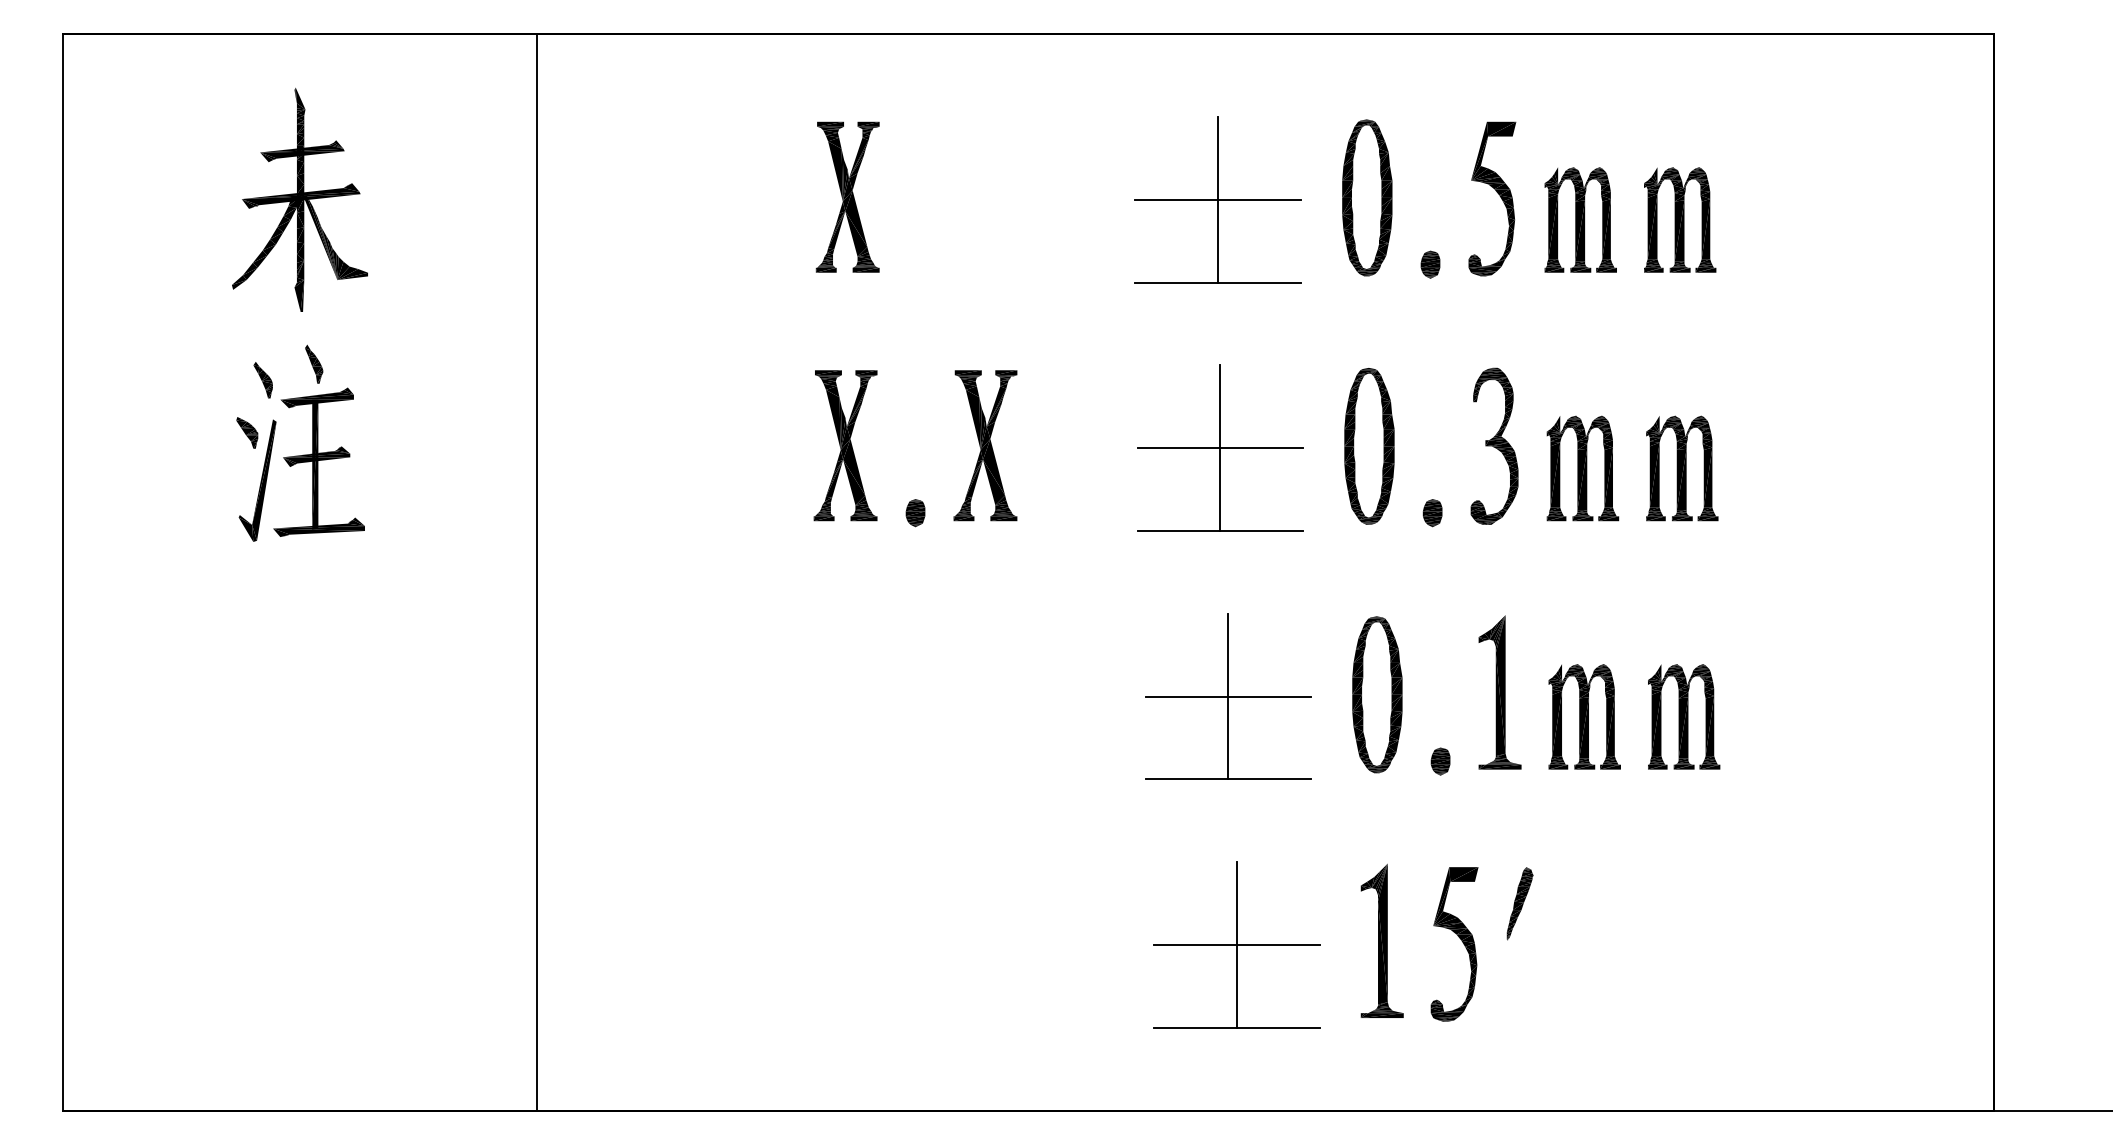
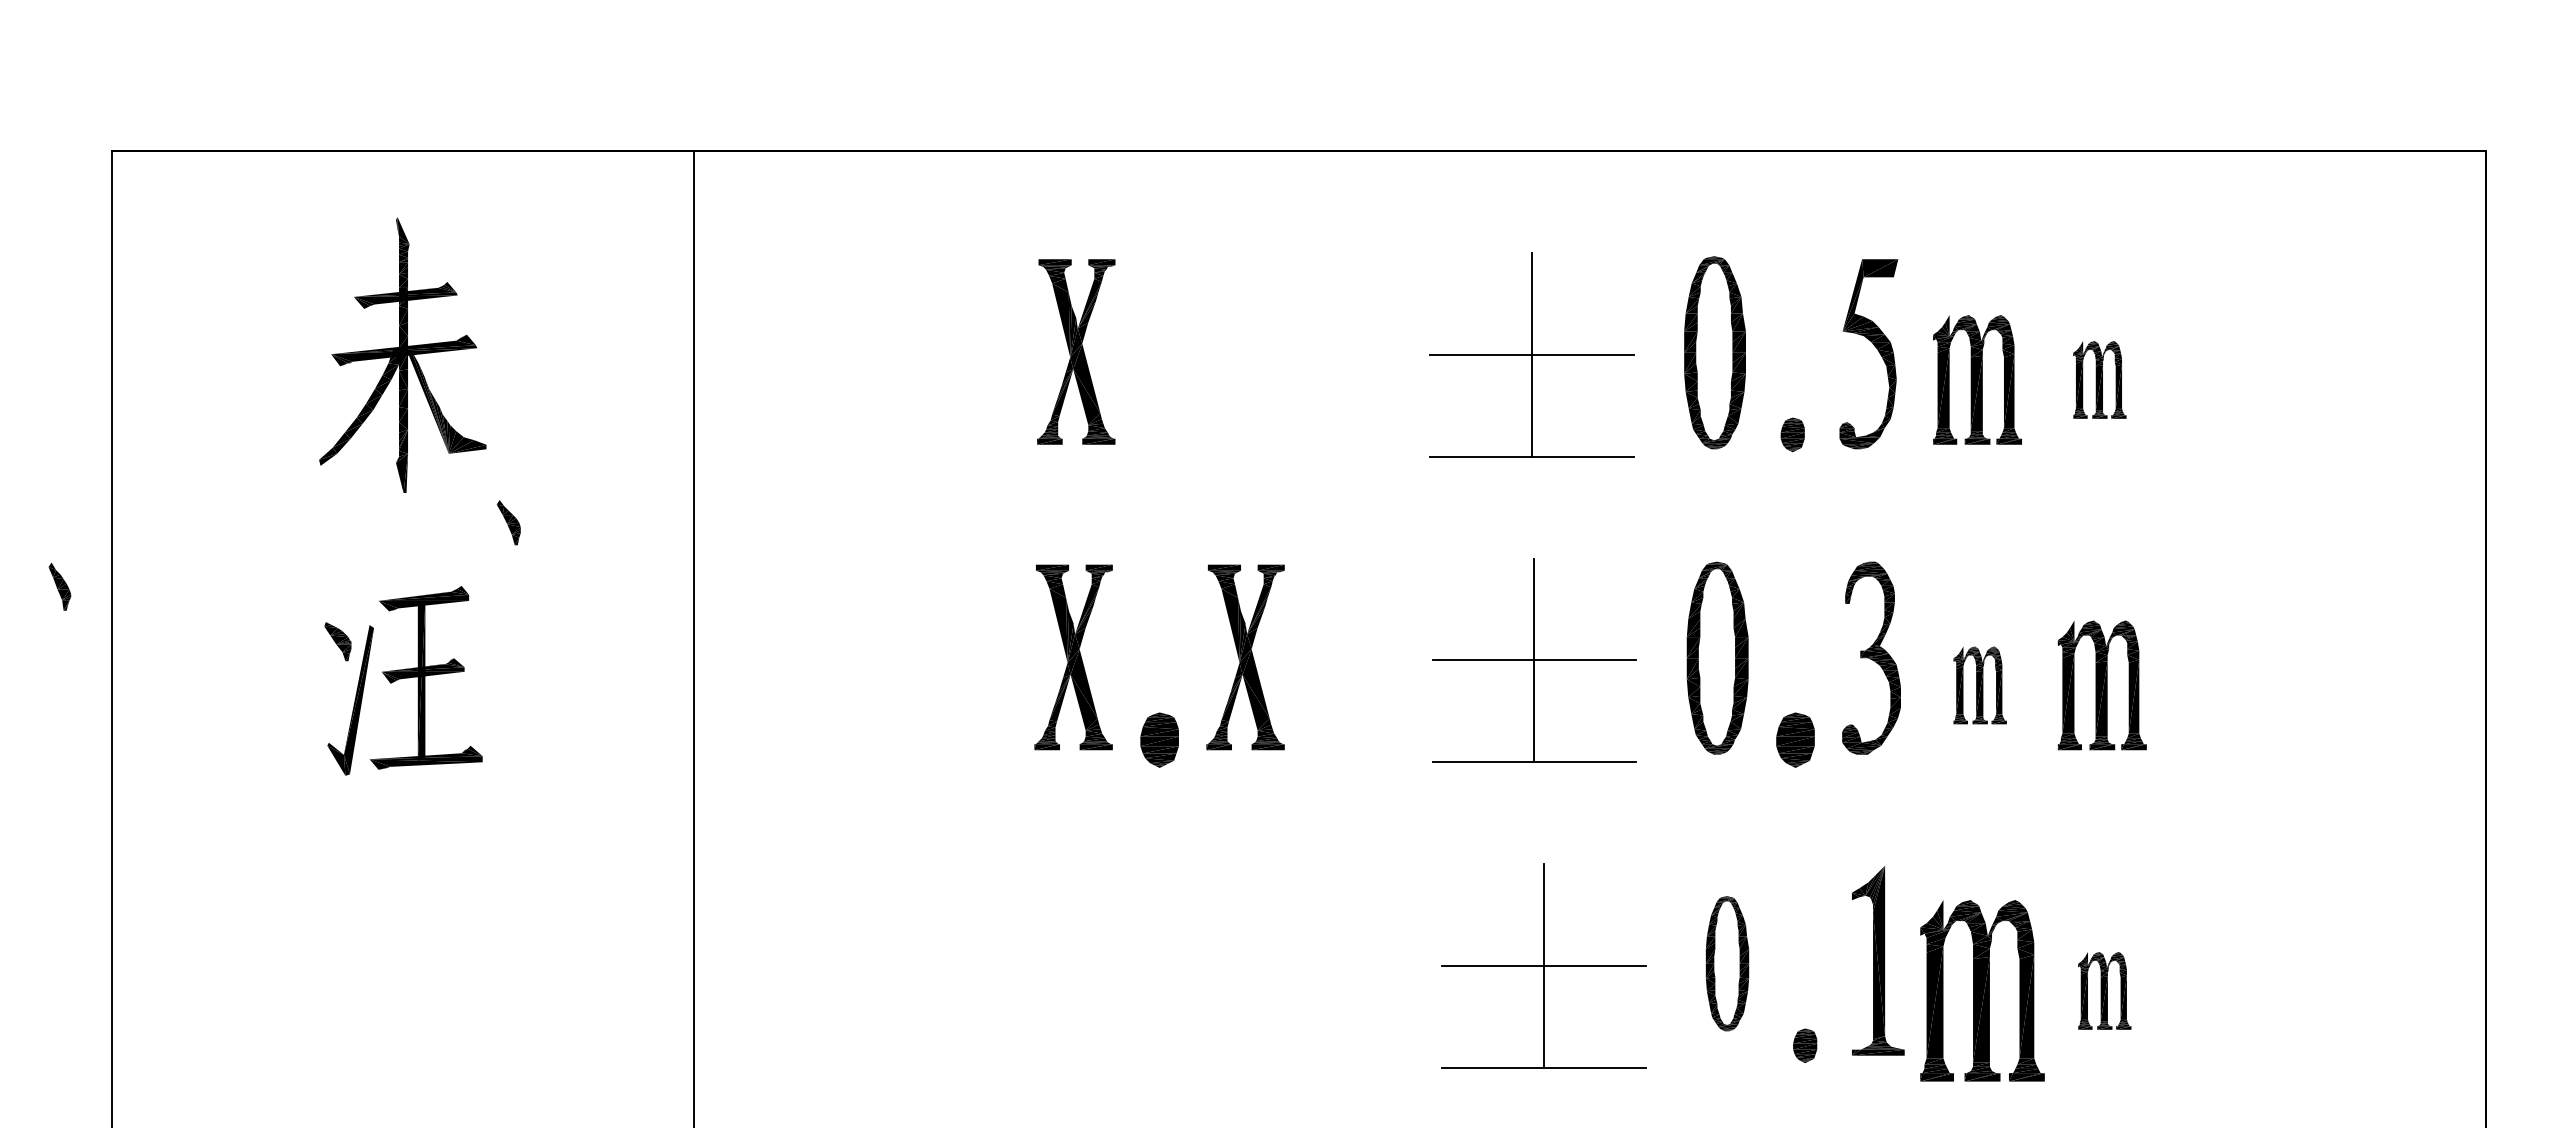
part: (1680, 219) -> (2100, 379), size x0.6
part: (314, 363) -> (60, 585), moved
part: (262, 380) -> (507, 523), moved
part: (1582, 468) -> (1979, 685), size x0.6
part: (915, 513) -> (1159, 740), size x1.6
part: (1432, 513) -> (1795, 740), size x1.6
part: (1377, 694) -> (1727, 963), size x0.7
part: (1584, 716) -> (1982, 990), size x1.4
part: (1684, 716) -> (2105, 990), size x0.6

